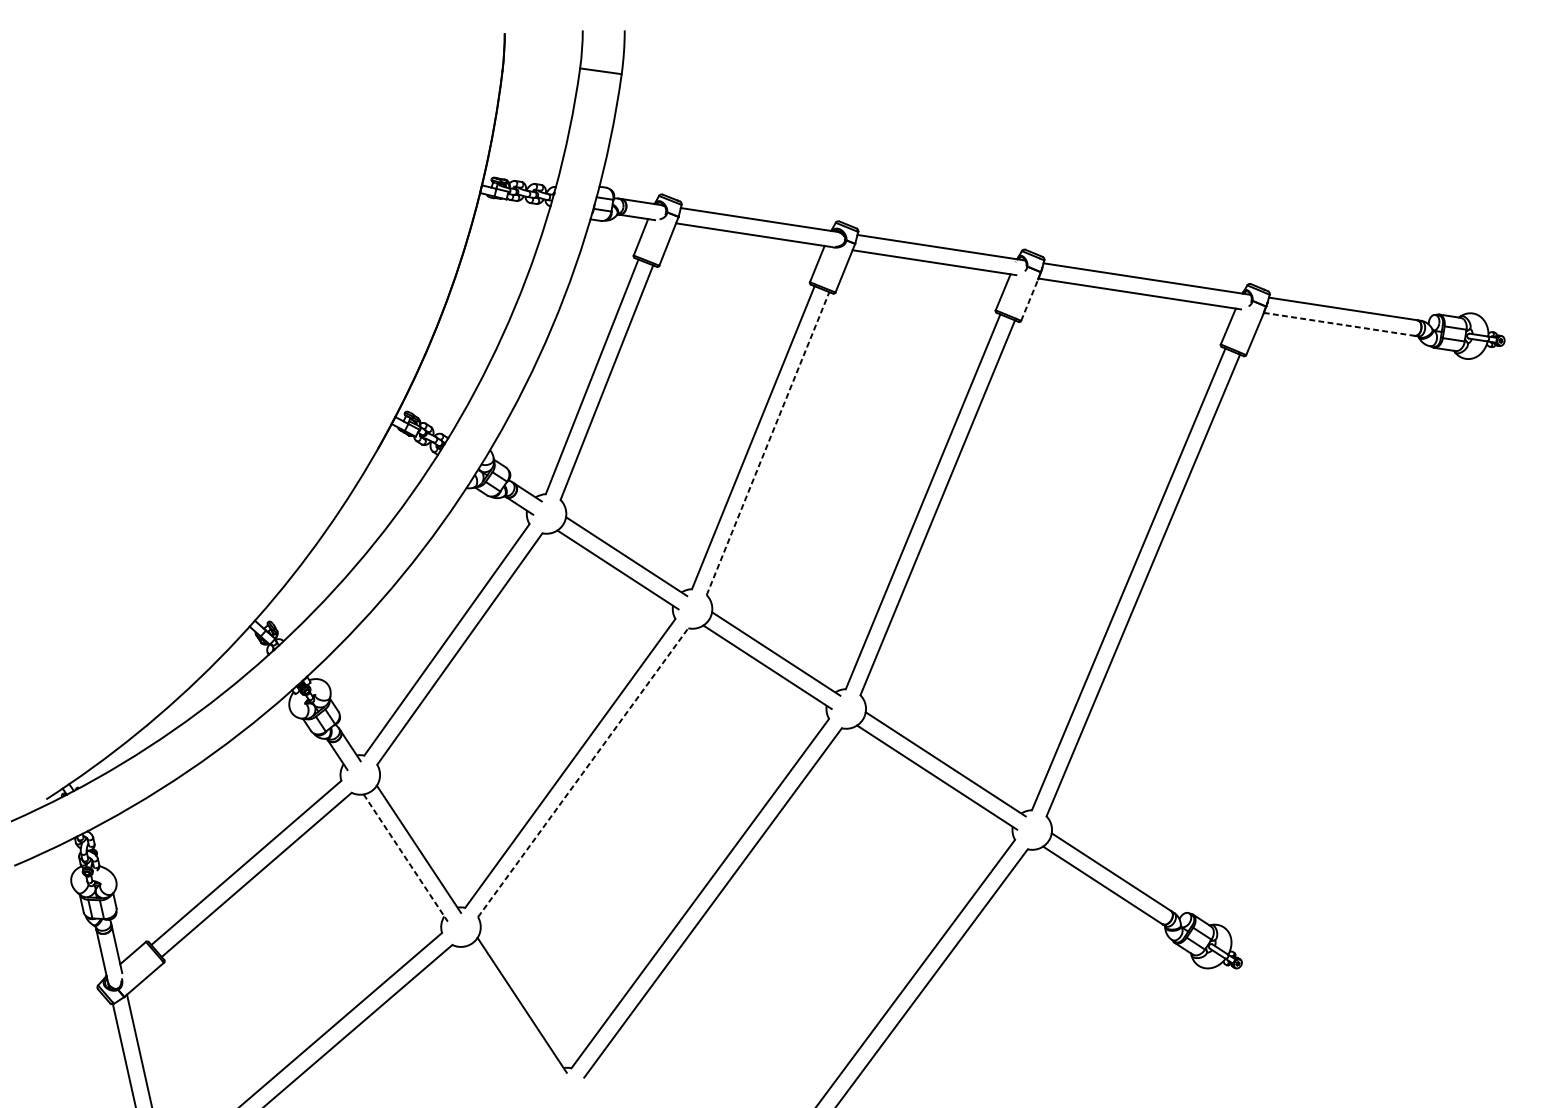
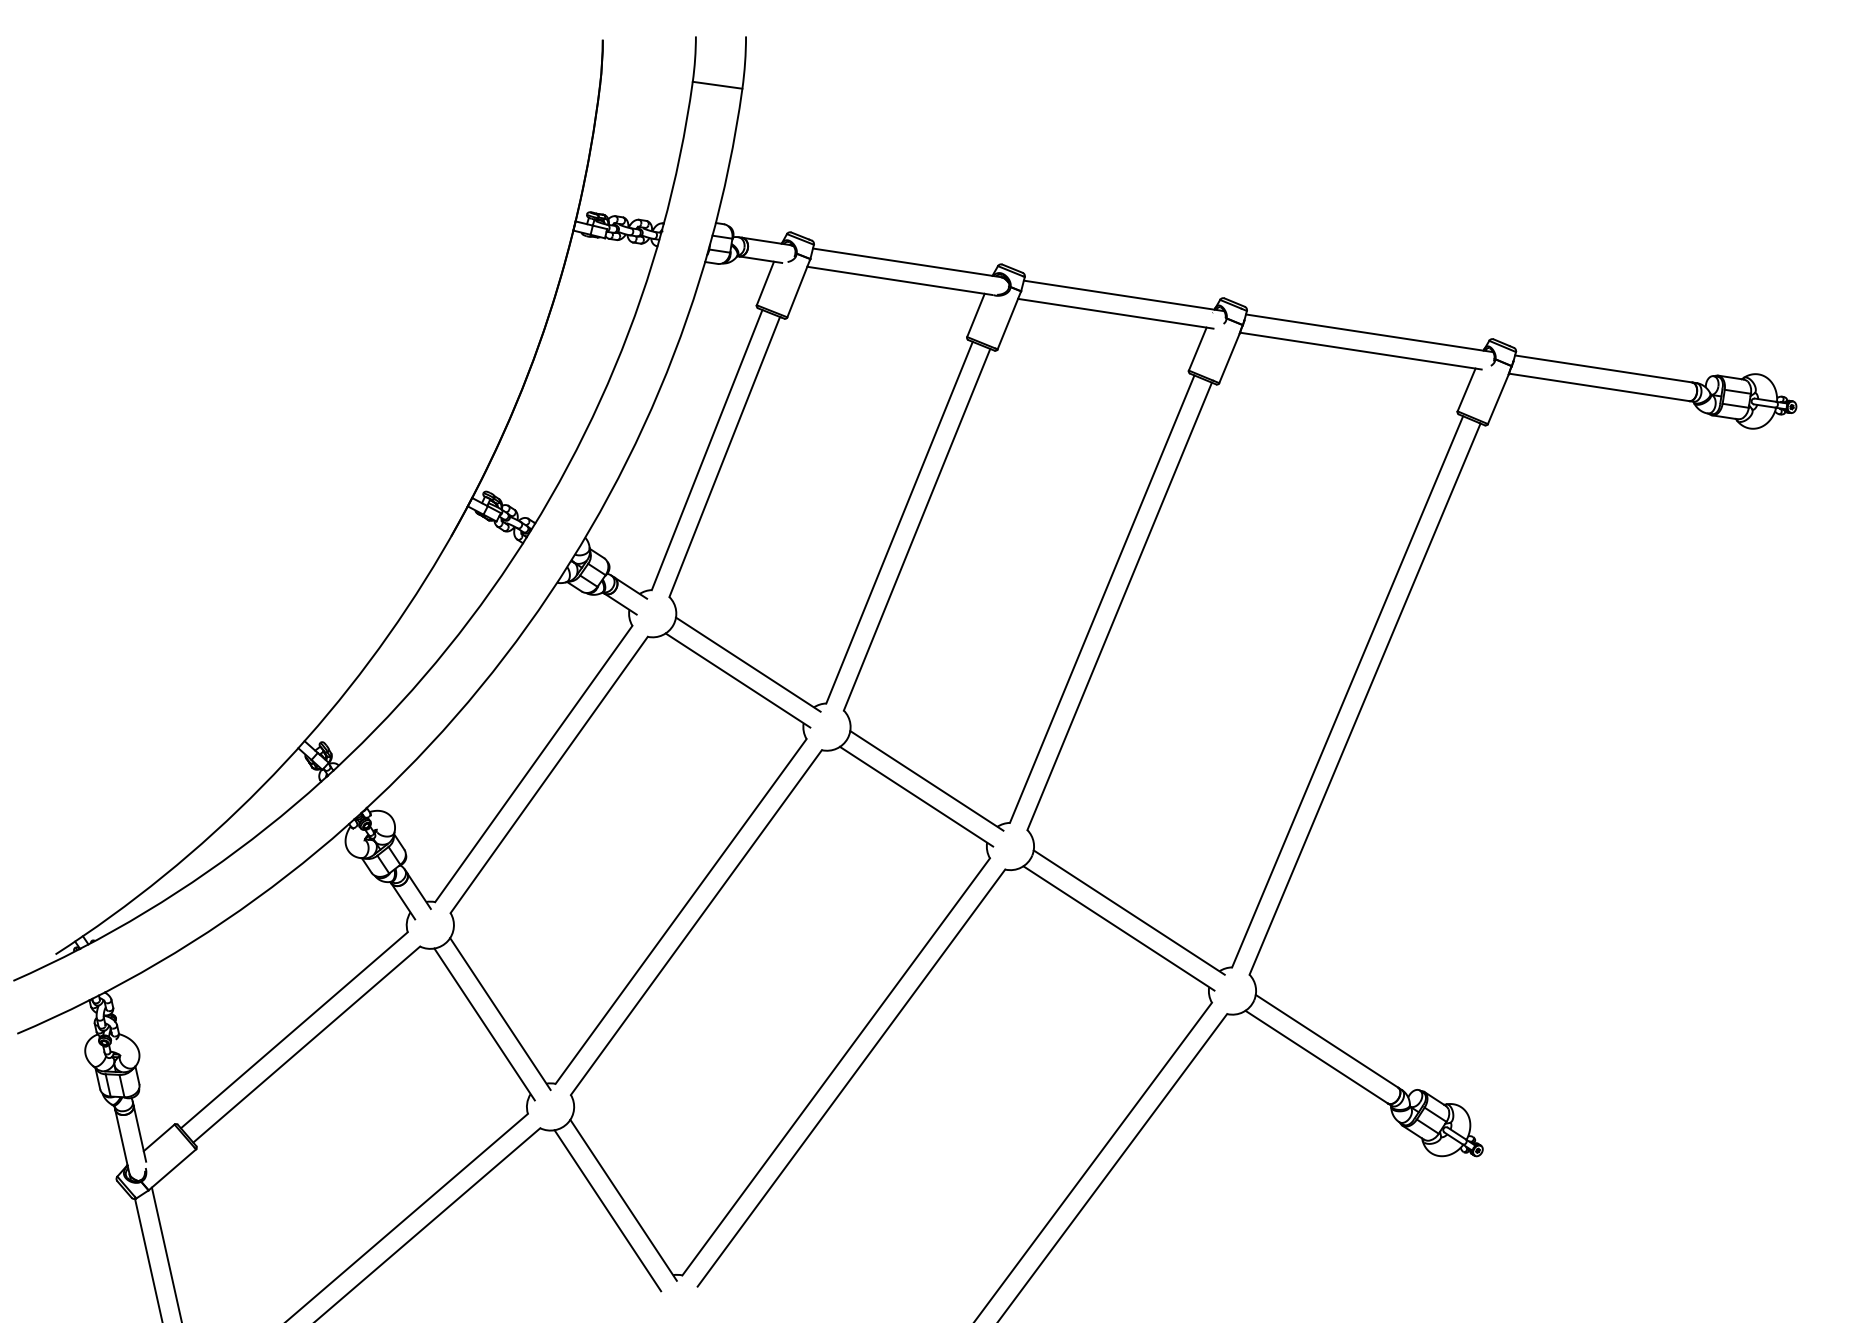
line: (1029, 300) -> (1229, 358), dashed -> solid
line: (1339, 324) -> (1599, 387), dashed -> solid
line: (768, 443) -> (917, 529), dashed -> solid
line: (583, 772) -> (696, 922), dashed -> solid
line: (405, 858) -> (484, 1024), dashed -> solid
line: (508, 1013) -> (607, 1210), added

